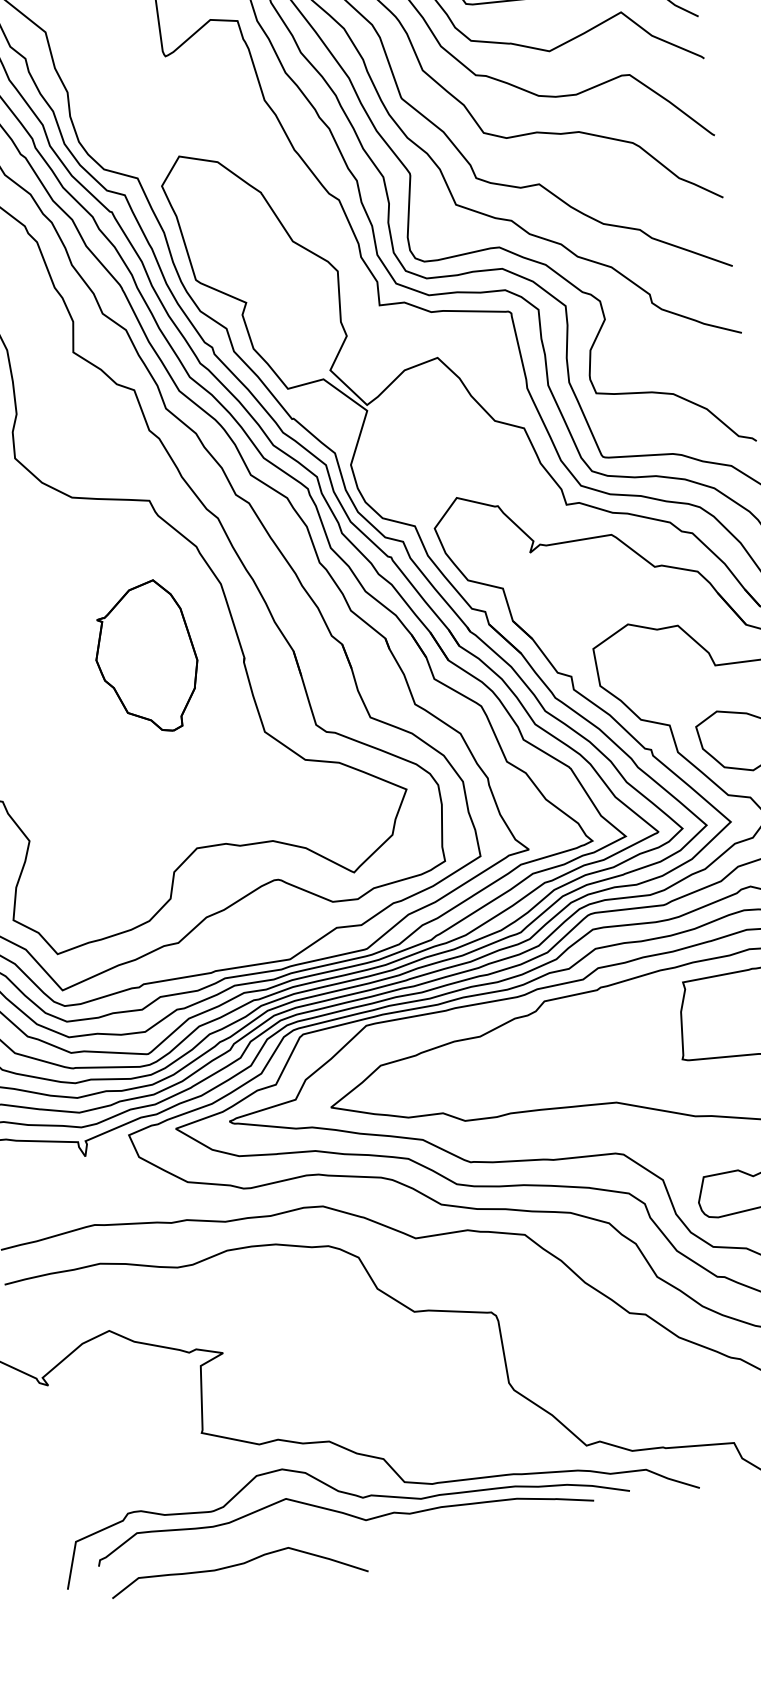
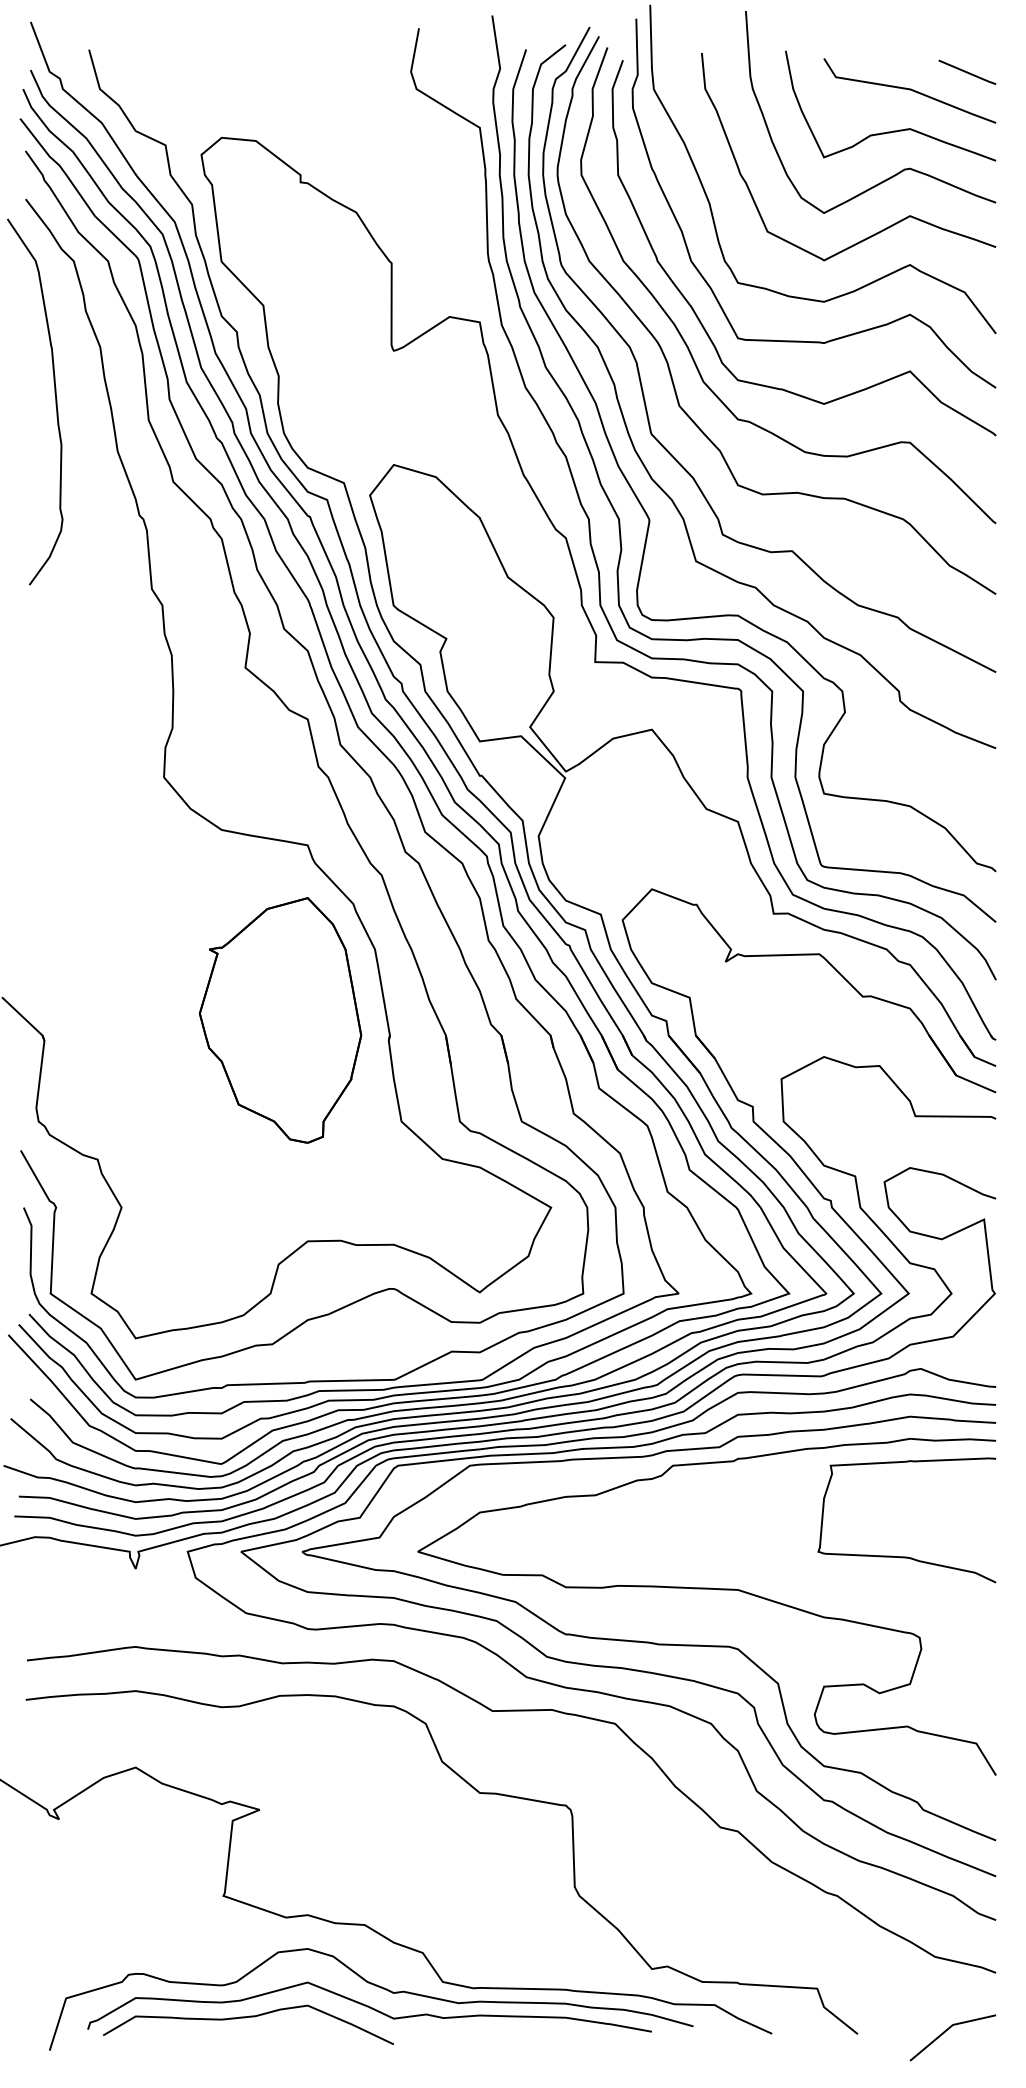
part: (146, 657) -> (280, 1020), size x1.43
curve: (235, 1566) -> (245, 2018), moved

